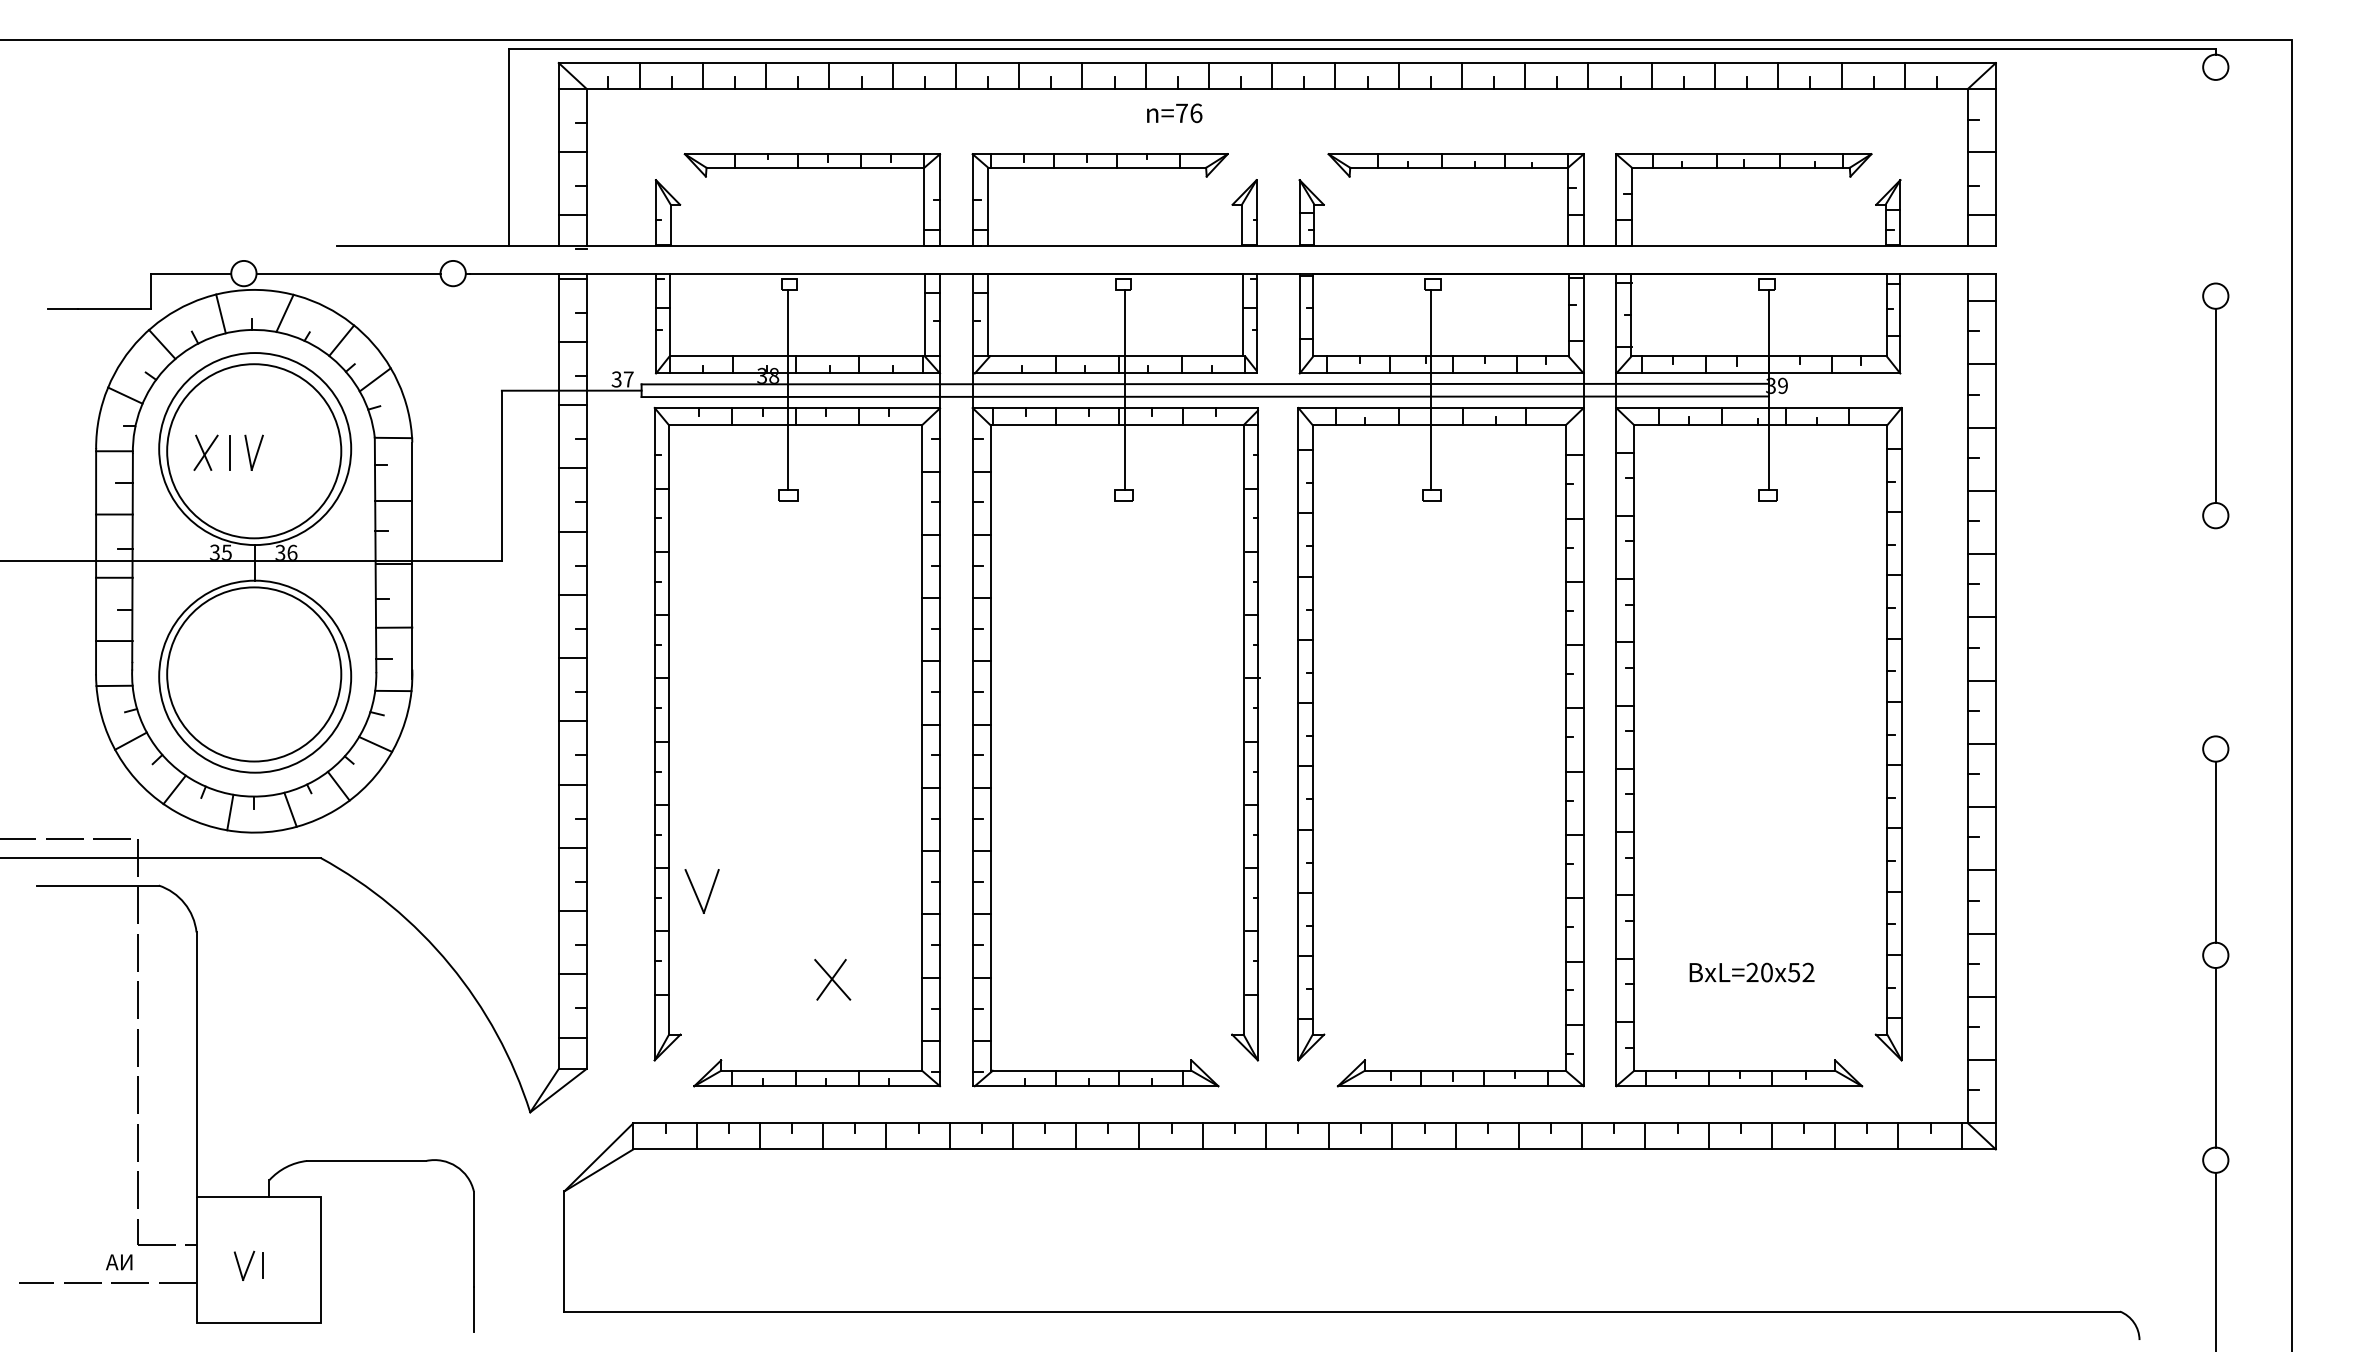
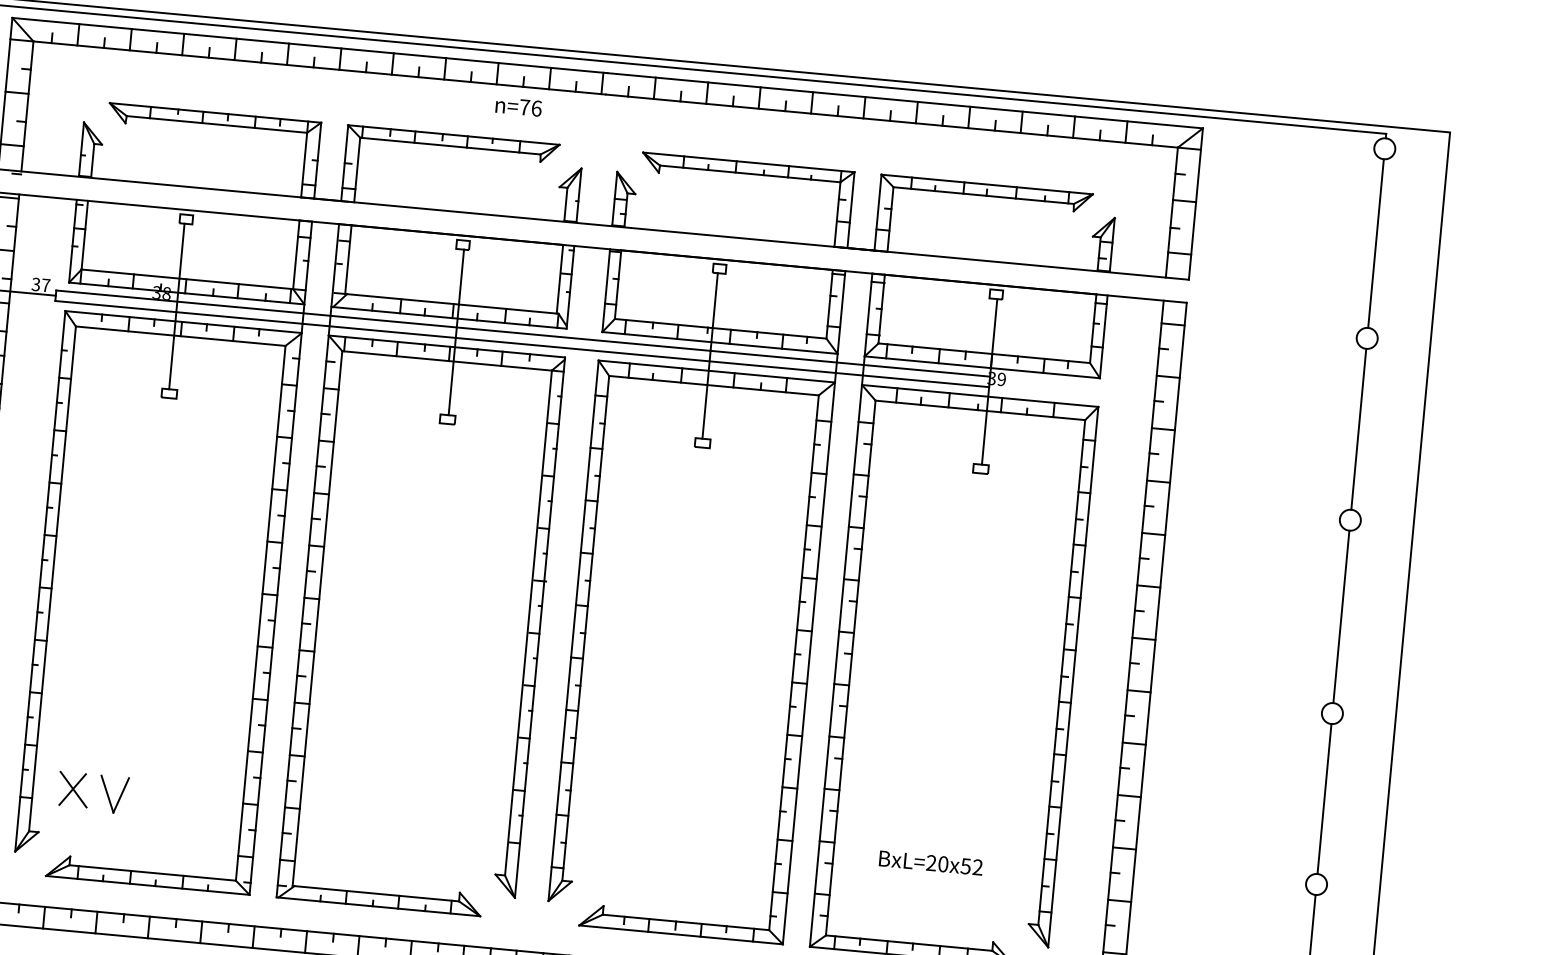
line: (2215, 181) -> (1375, 243), added
line: (2215, 632) -> (1341, 617), added
part: (701, 891) -> (113, 794), moved
part: (832, 979) -> (73, 789), moved

